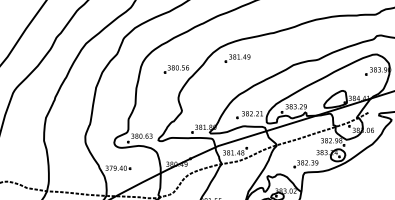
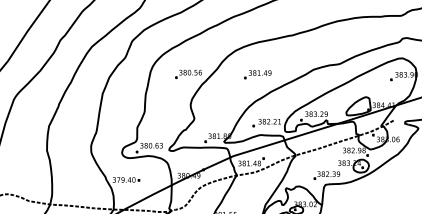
part: (237, 58) -> (257, 74), moved

